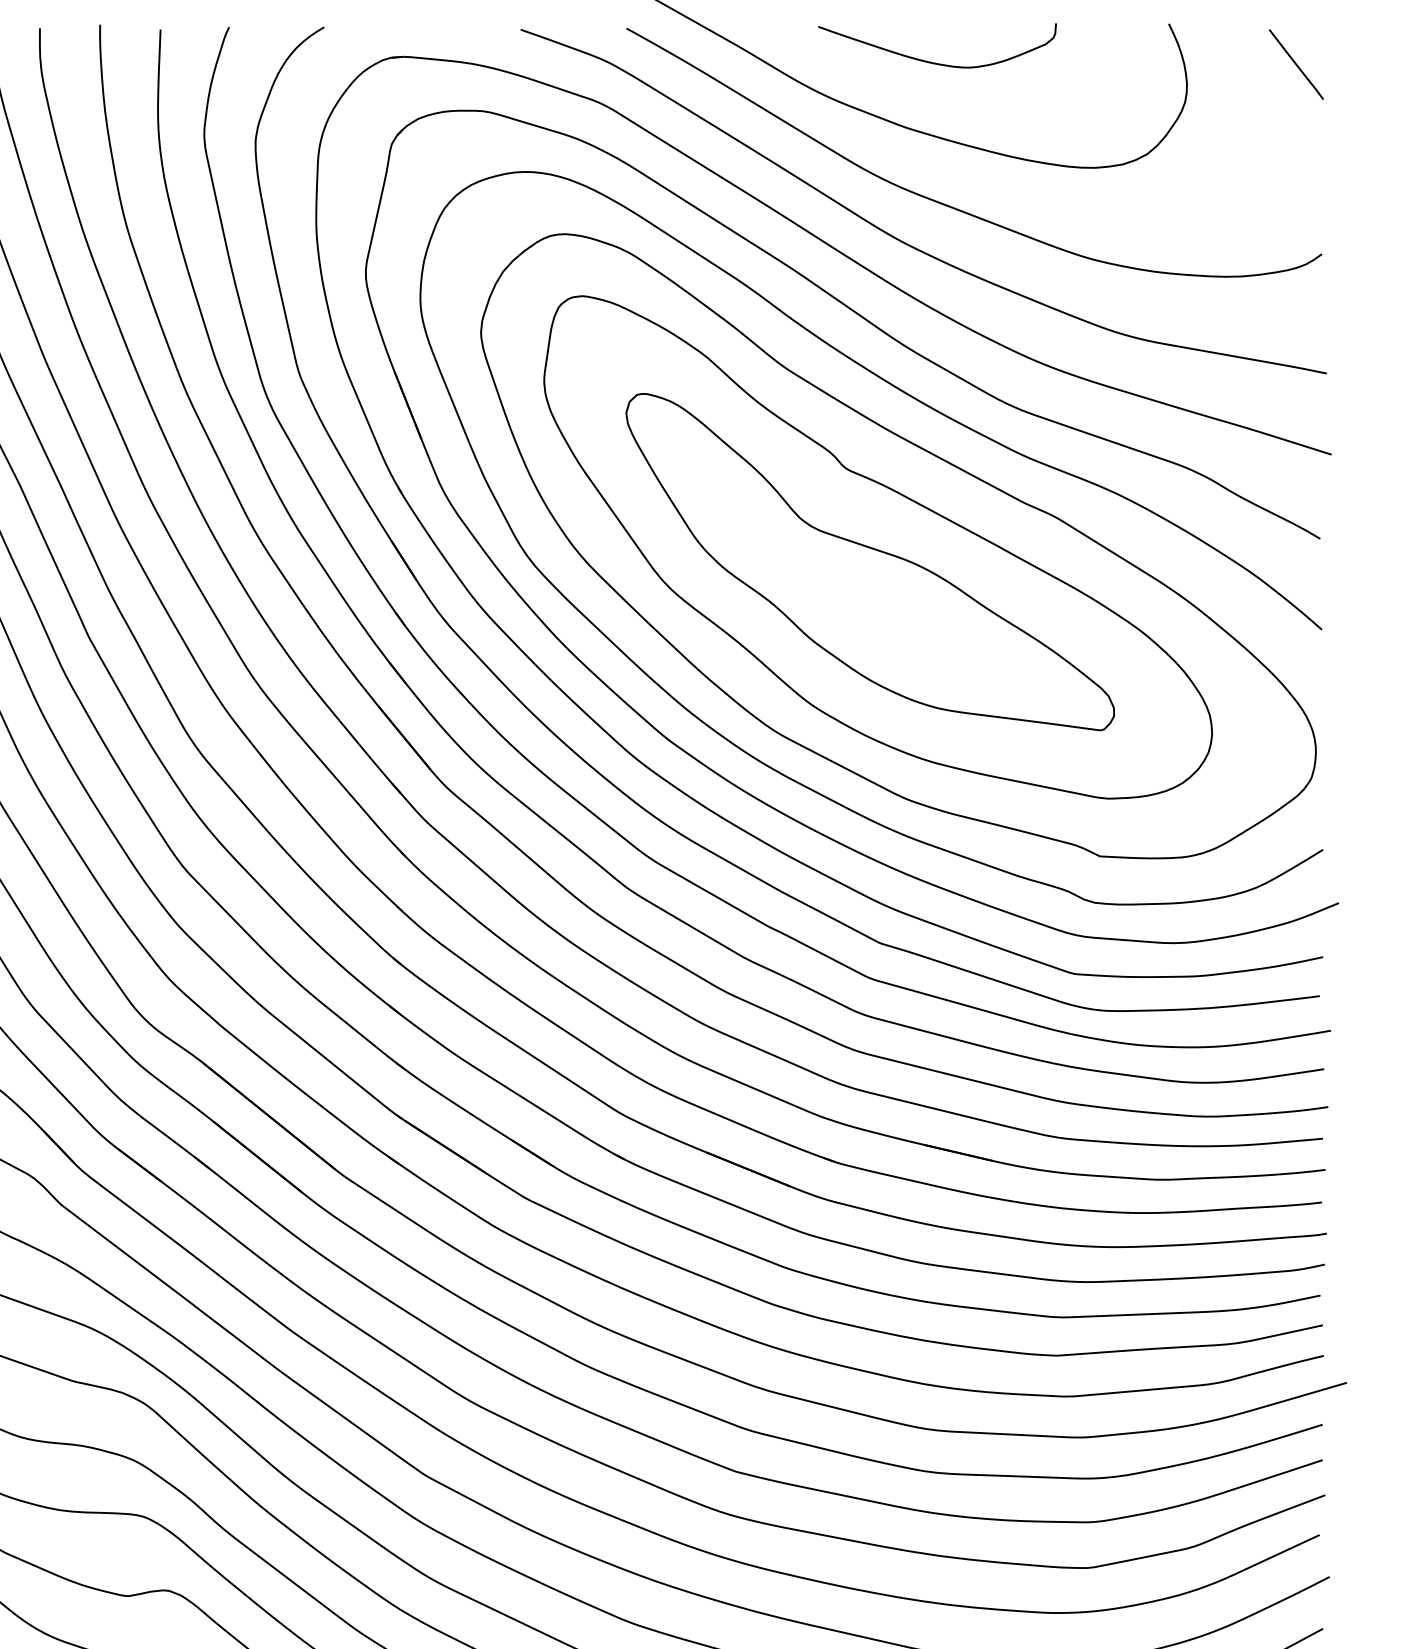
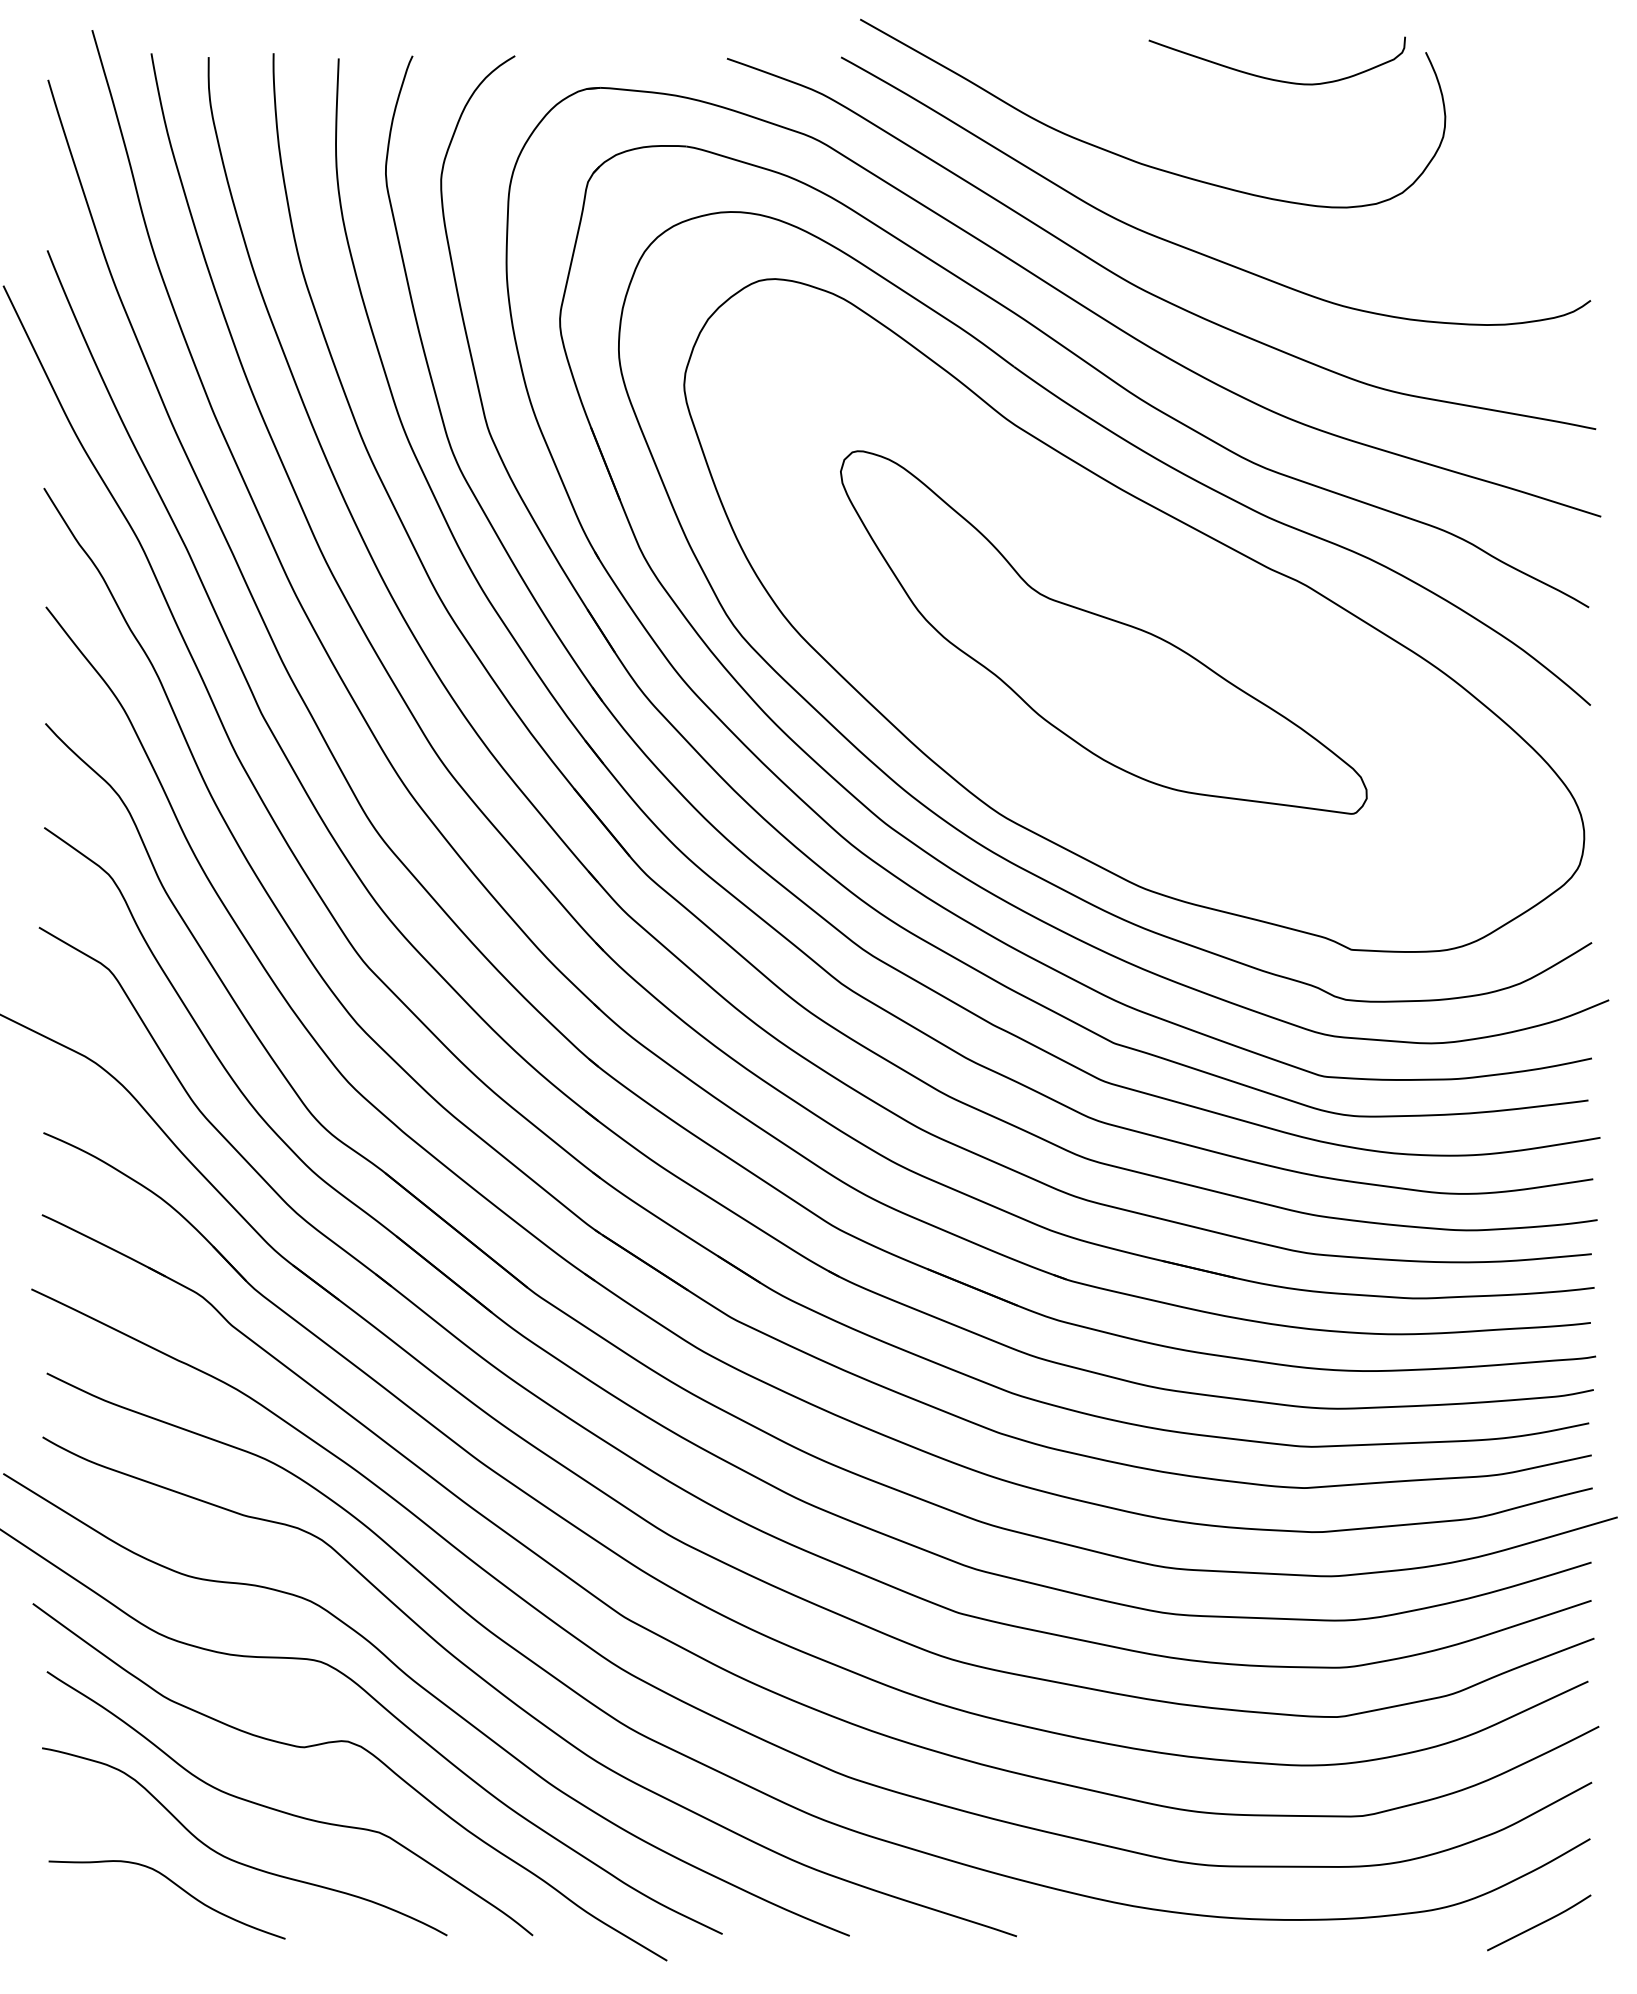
curve: (933, 62) -> (1272, 78), moved
line: (1295, 64) -> (1562, 96), removed
part: (878, 547) -> (1112, 616), removed

